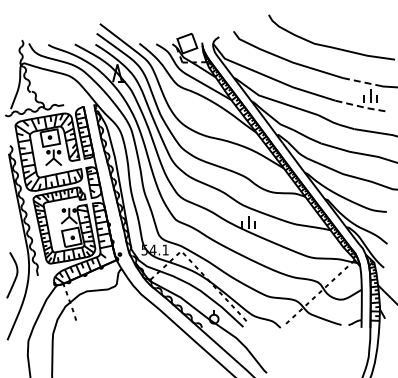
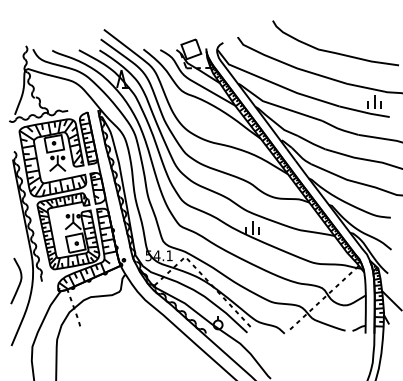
line: (362, 81) -> (366, 87), dashed -> solid
line: (361, 106) -> (365, 112), dashed -> solid

